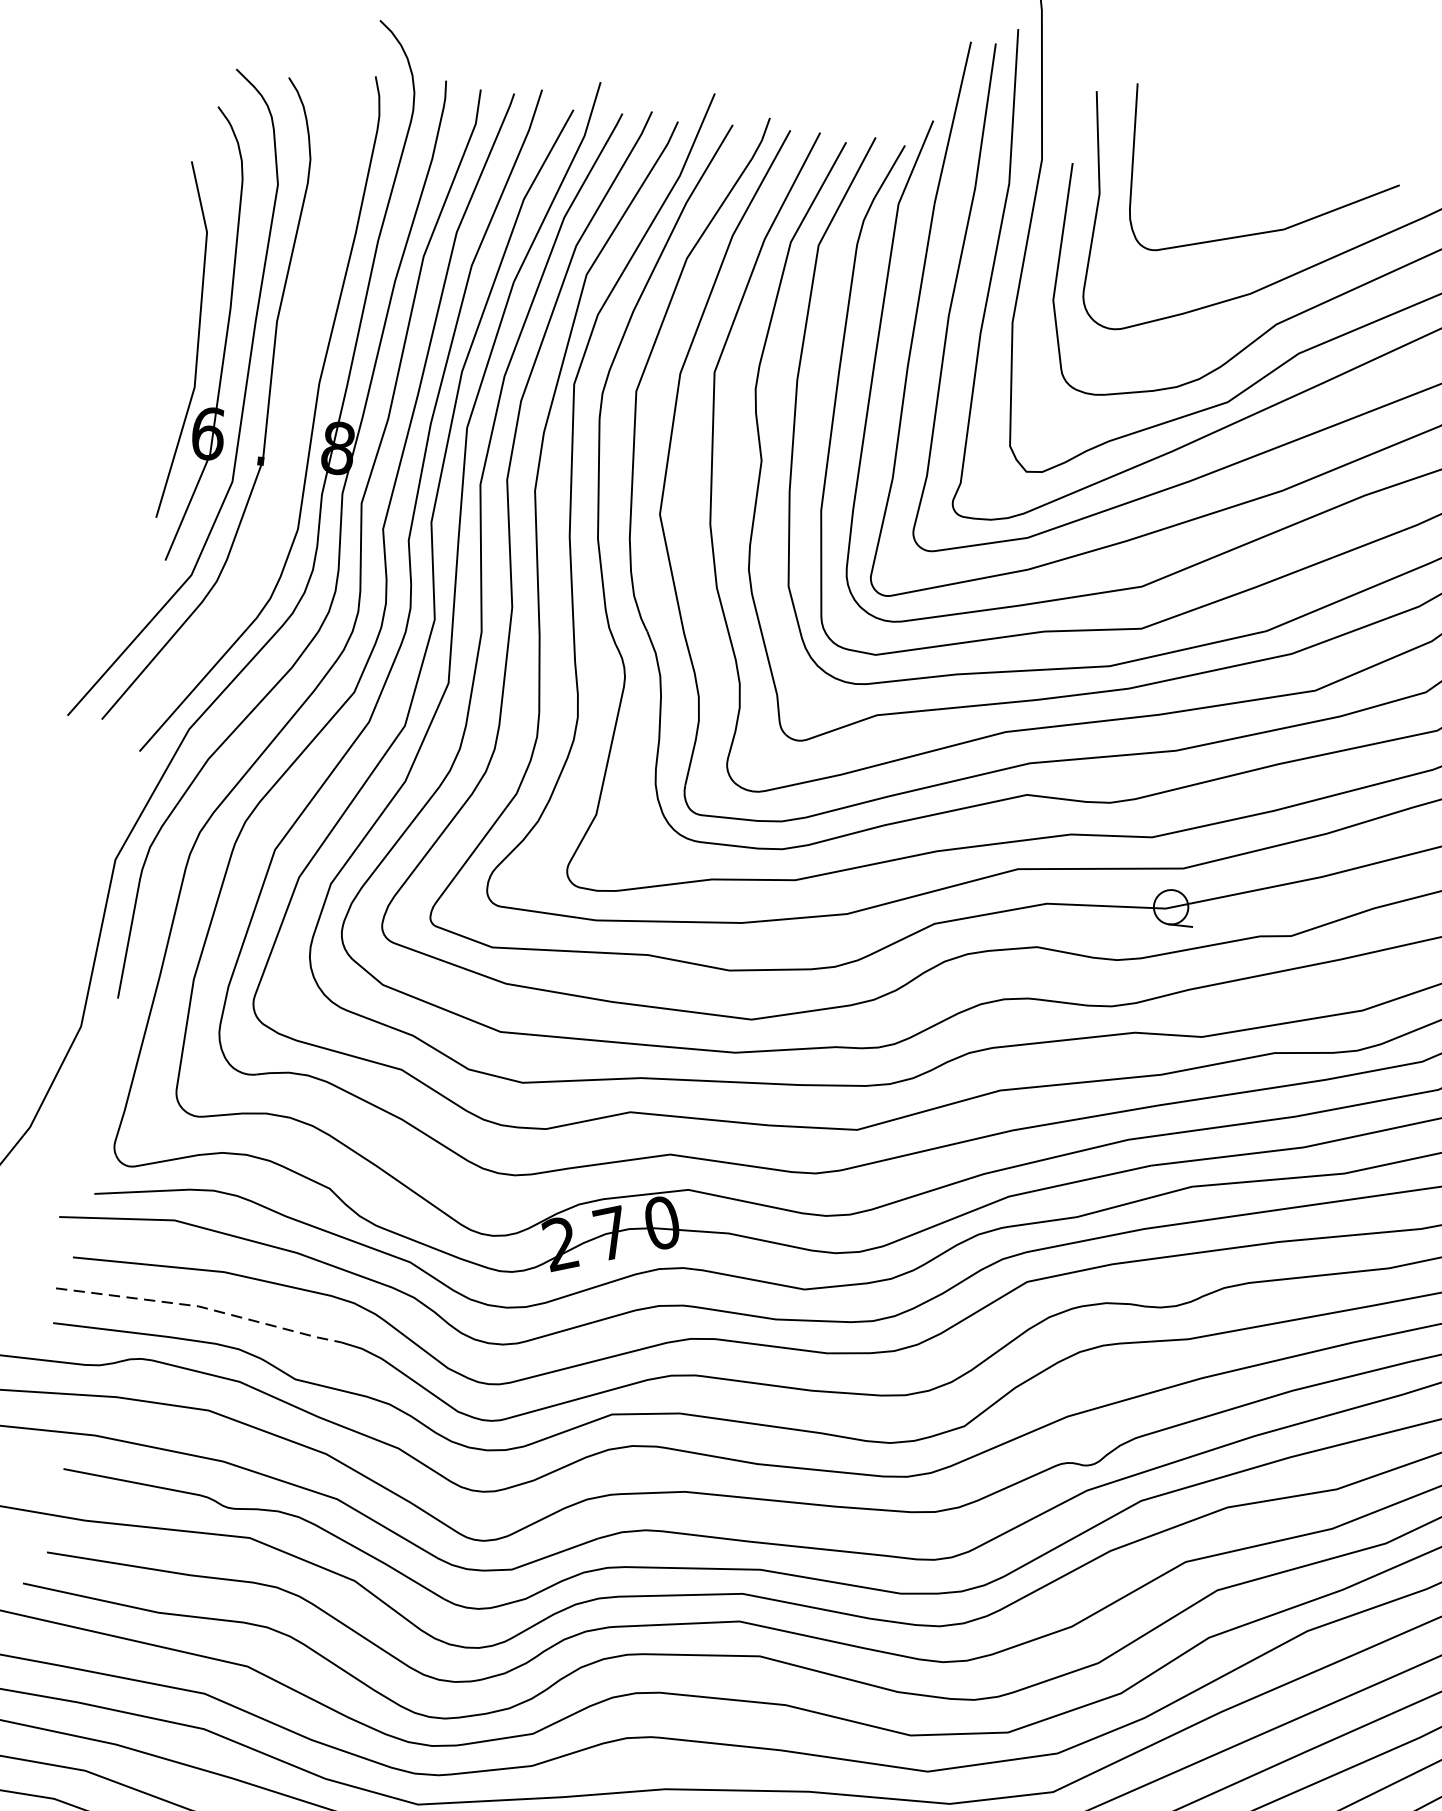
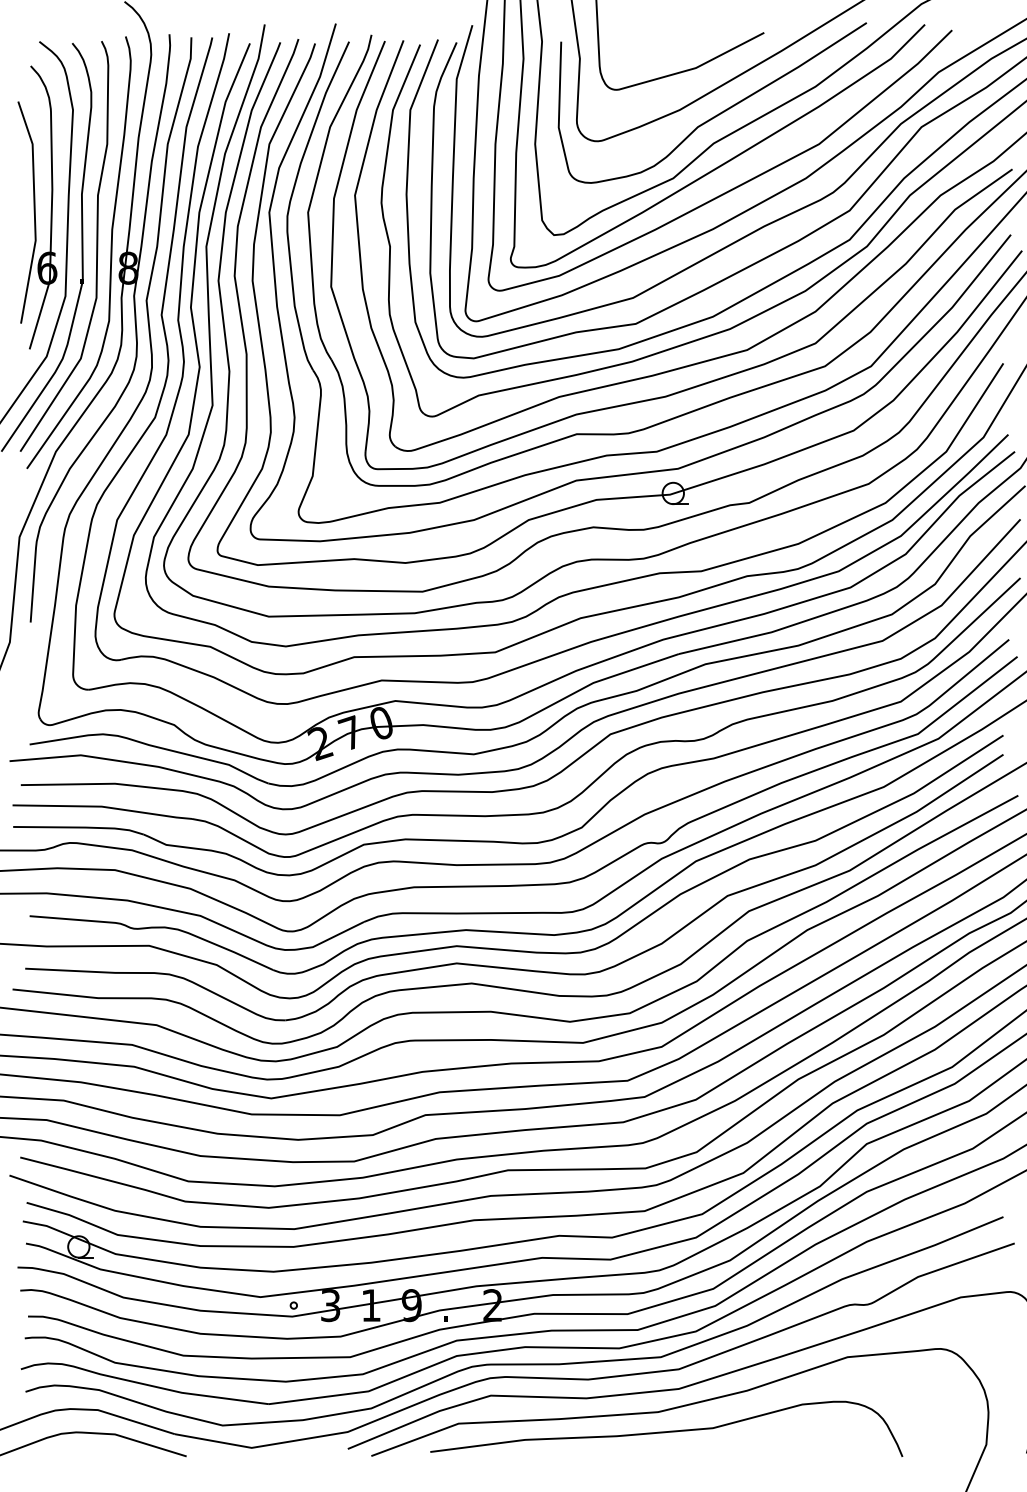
curve: (291, 407) -> (96, 246), added
line: (199, 1306) -> (102, 806), dashed -> solid

